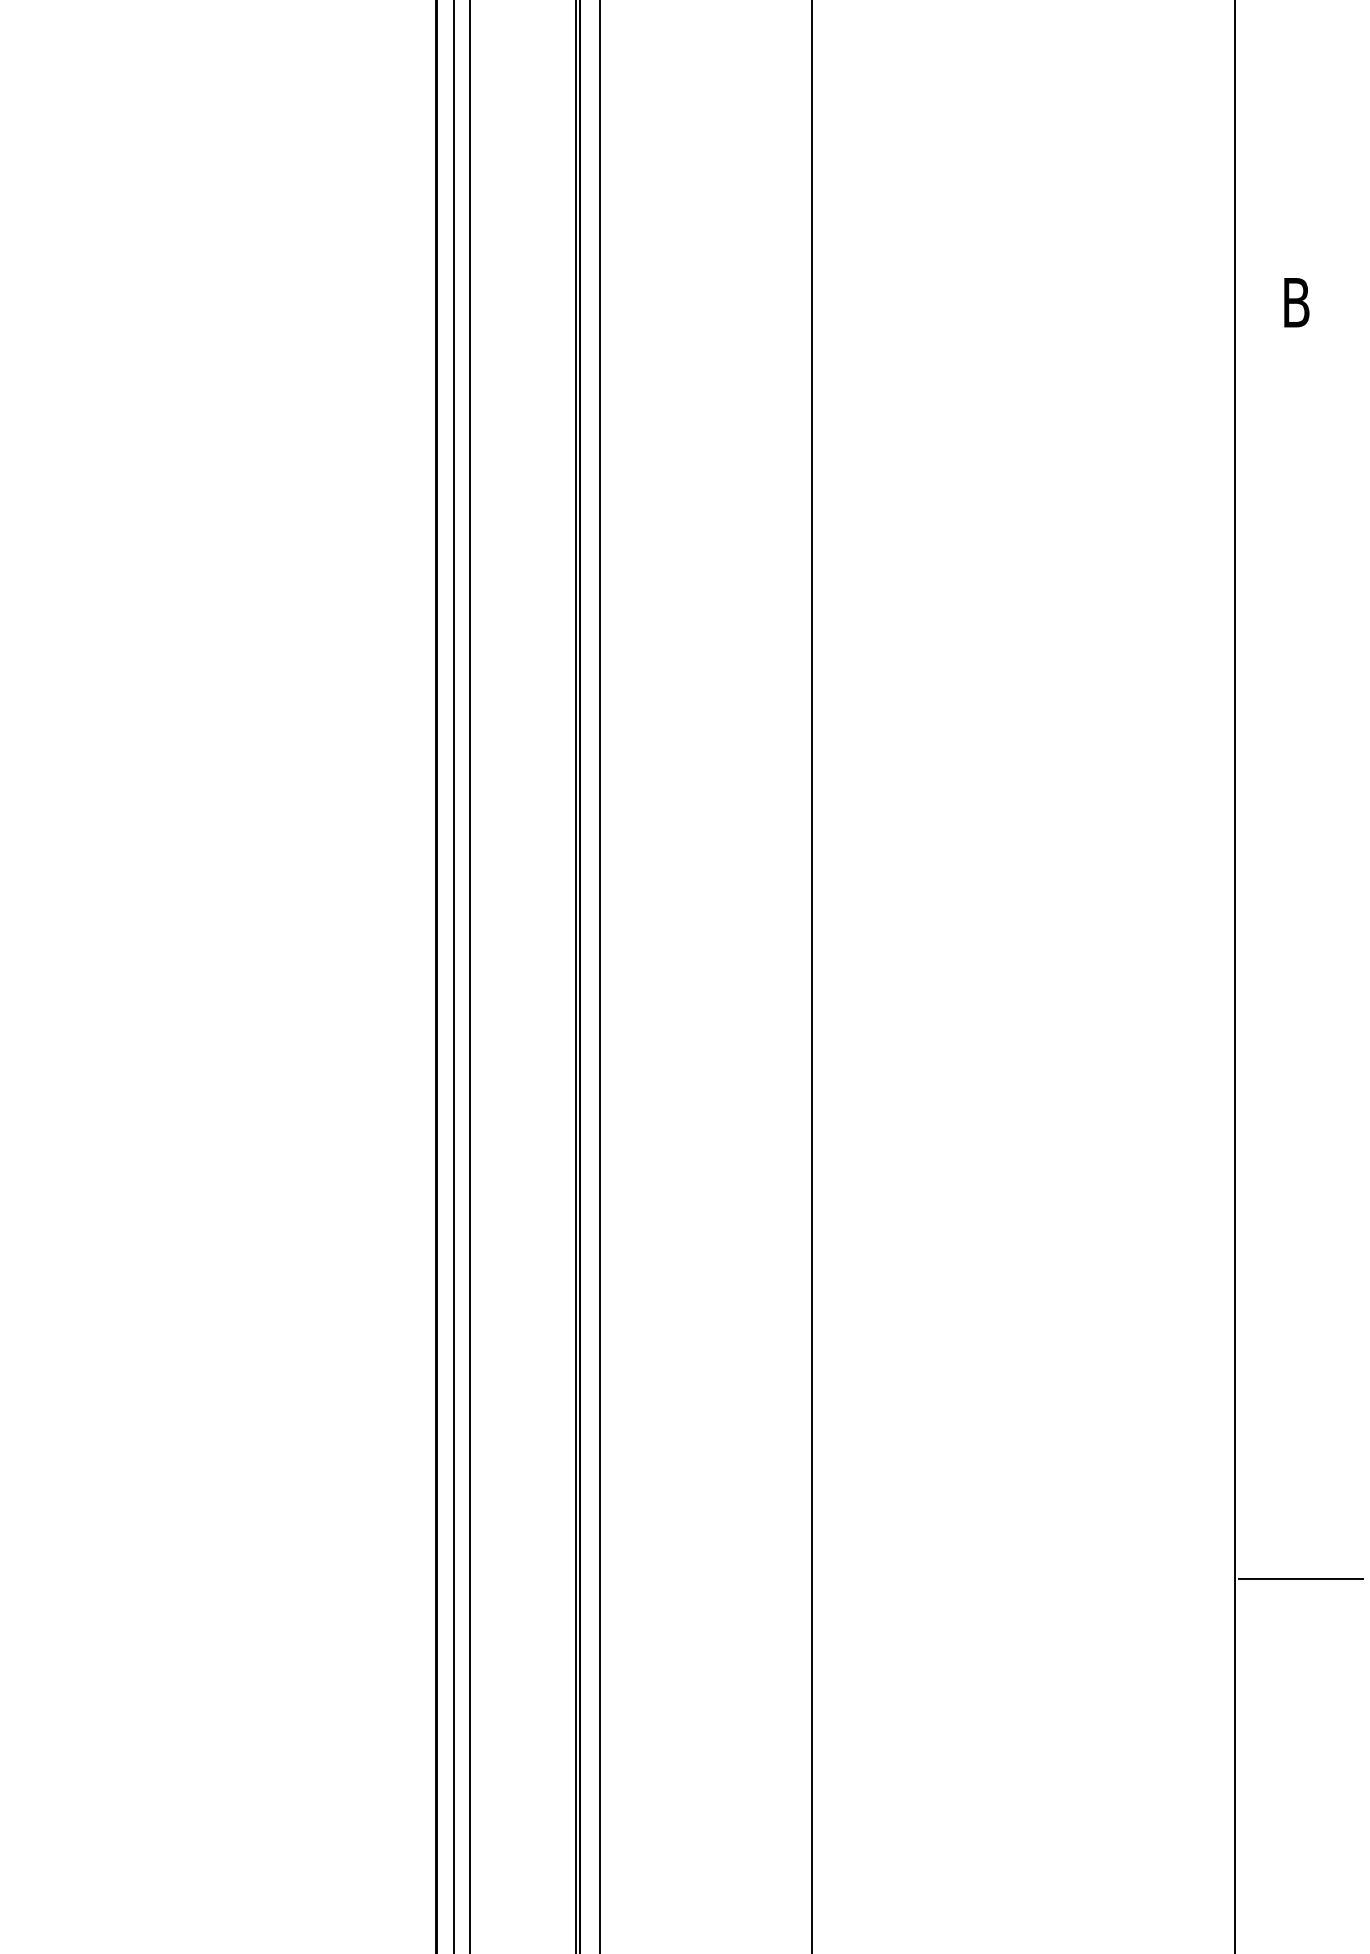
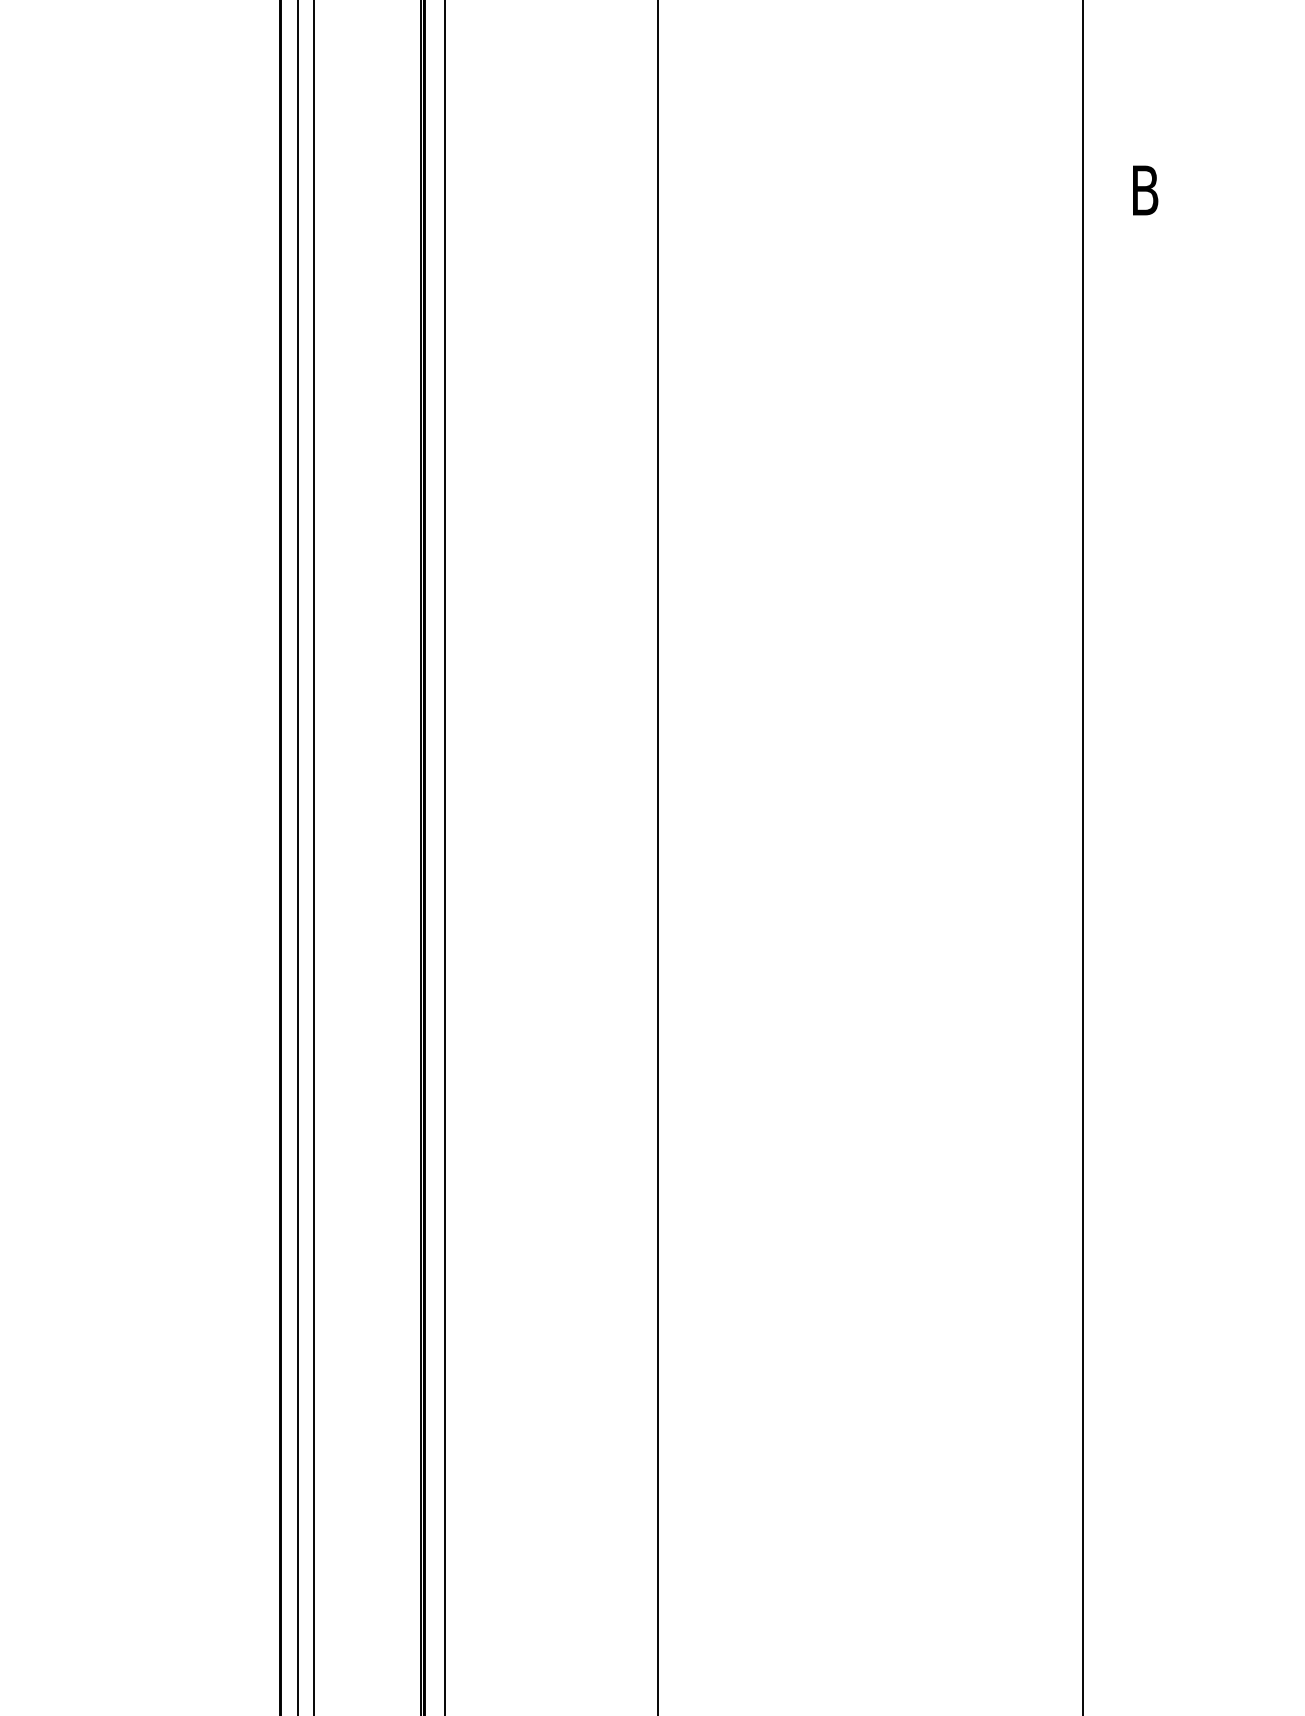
line: (1300, 1579) -> (1149, 1474), removed

